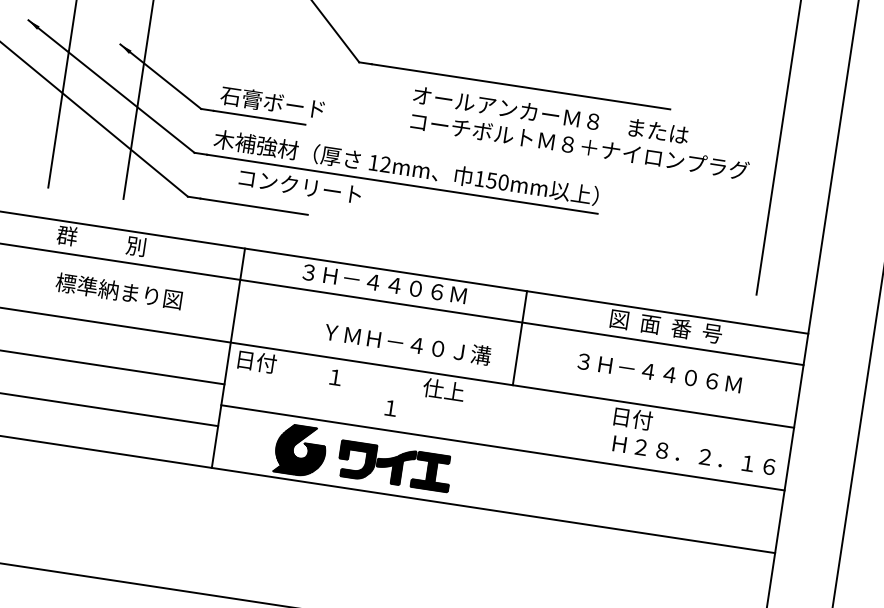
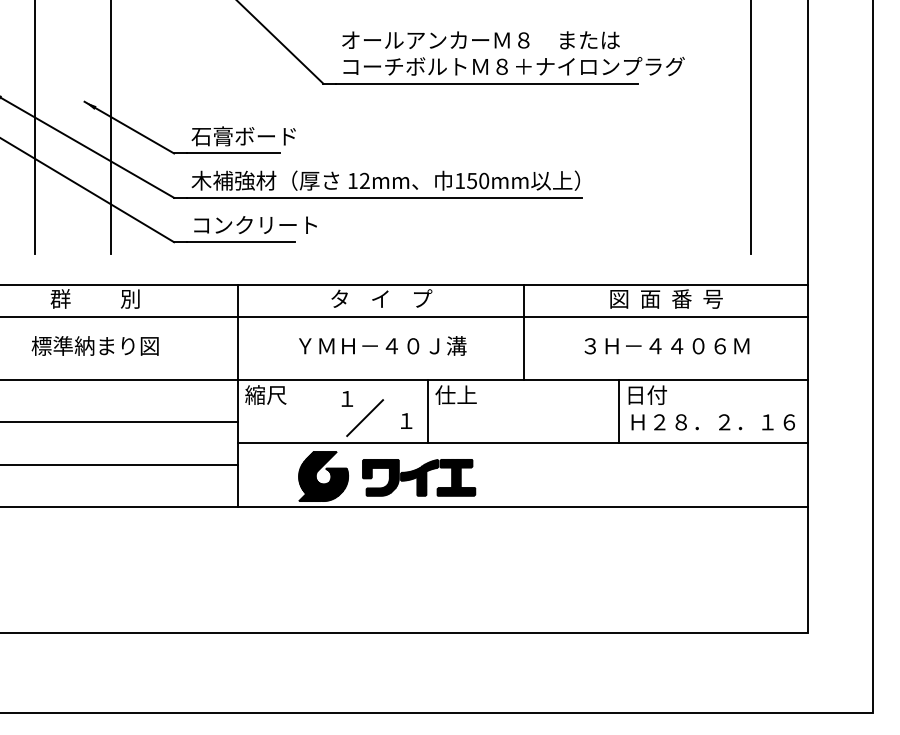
text: (581, 133) -> (513, 53), moved
text: (300, 185) -> (255, 224), moved
text: (384, 283) -> (381, 298), ３Ｈ－４４０６Ｍ -> タ    イ    プ
text: (118, 290) -> (94, 345), moved
text: (407, 343) -> (382, 345), moved
text: (255, 360) -> (265, 394), 日付 -> 縮尺
line: (350, 399) -> (365, 418), added
line: (414, 402) -> (428, 411), added
line: (601, 430) -> (618, 411), added

